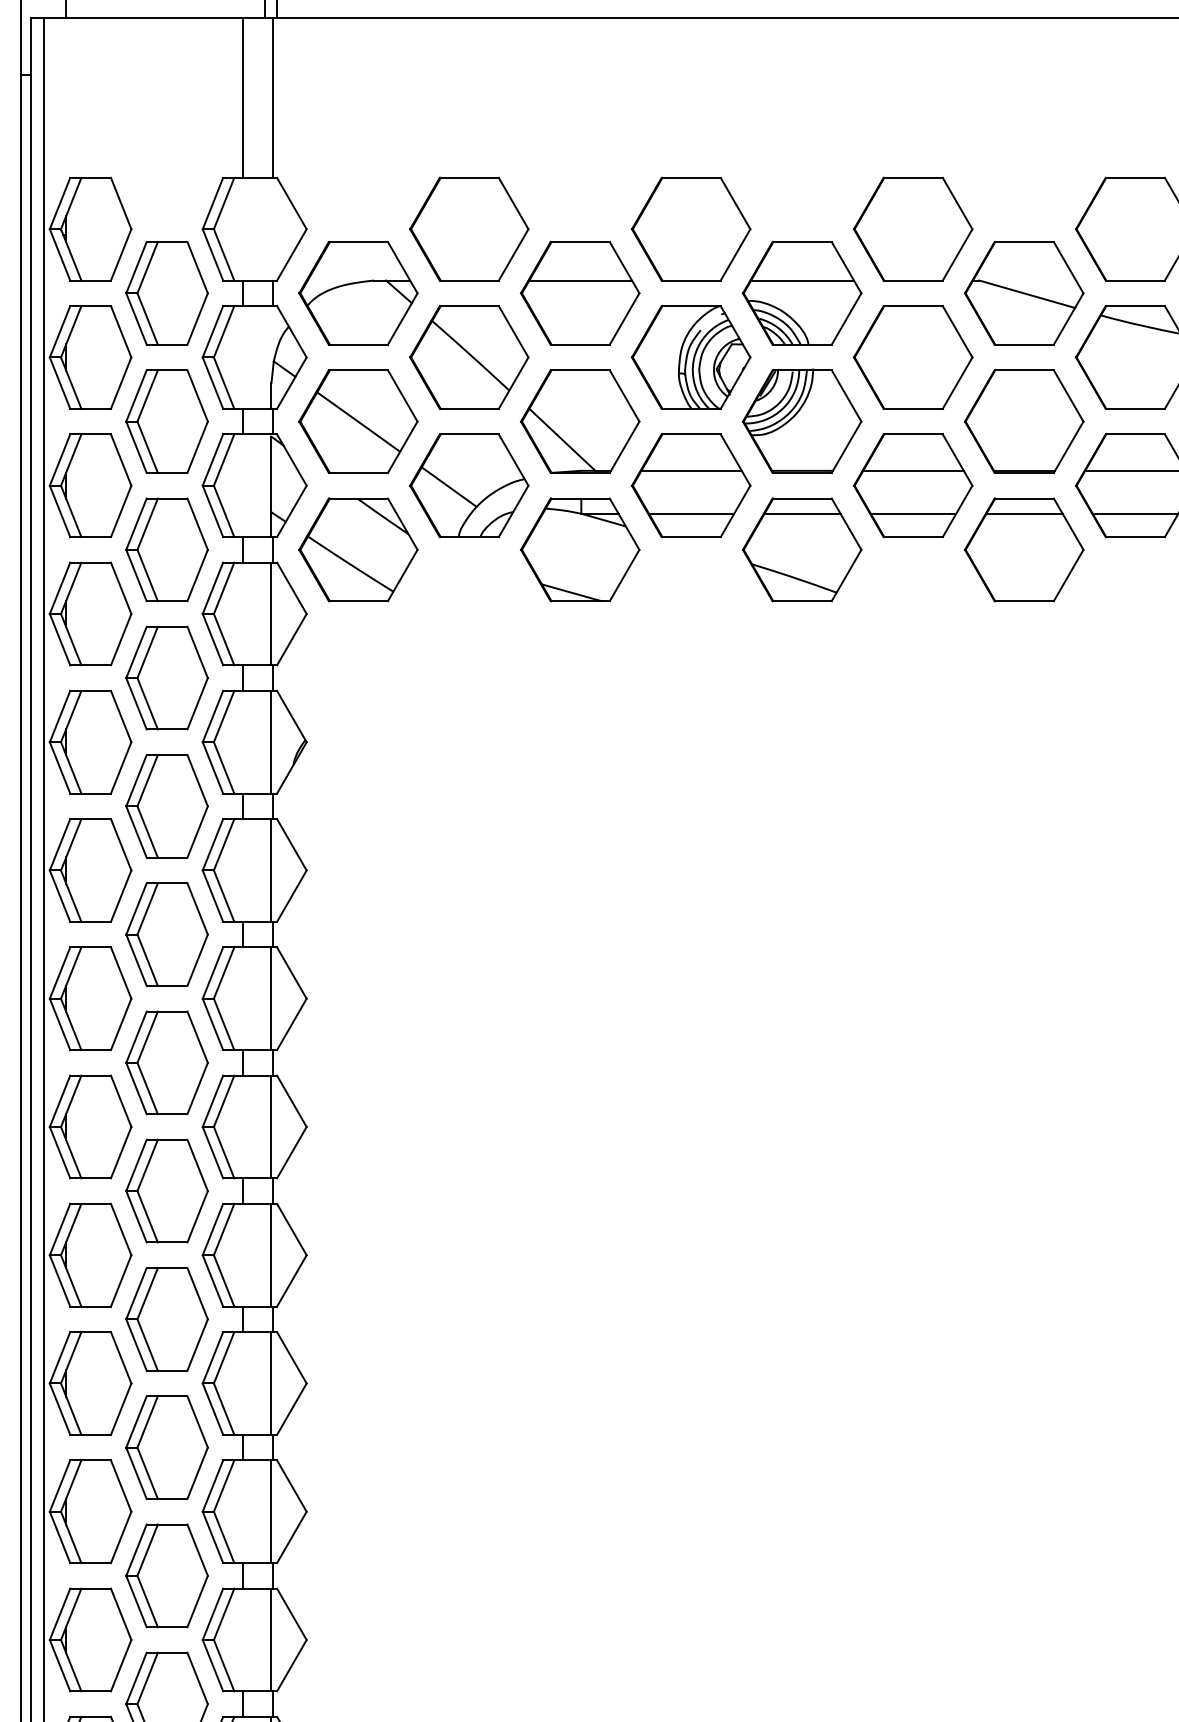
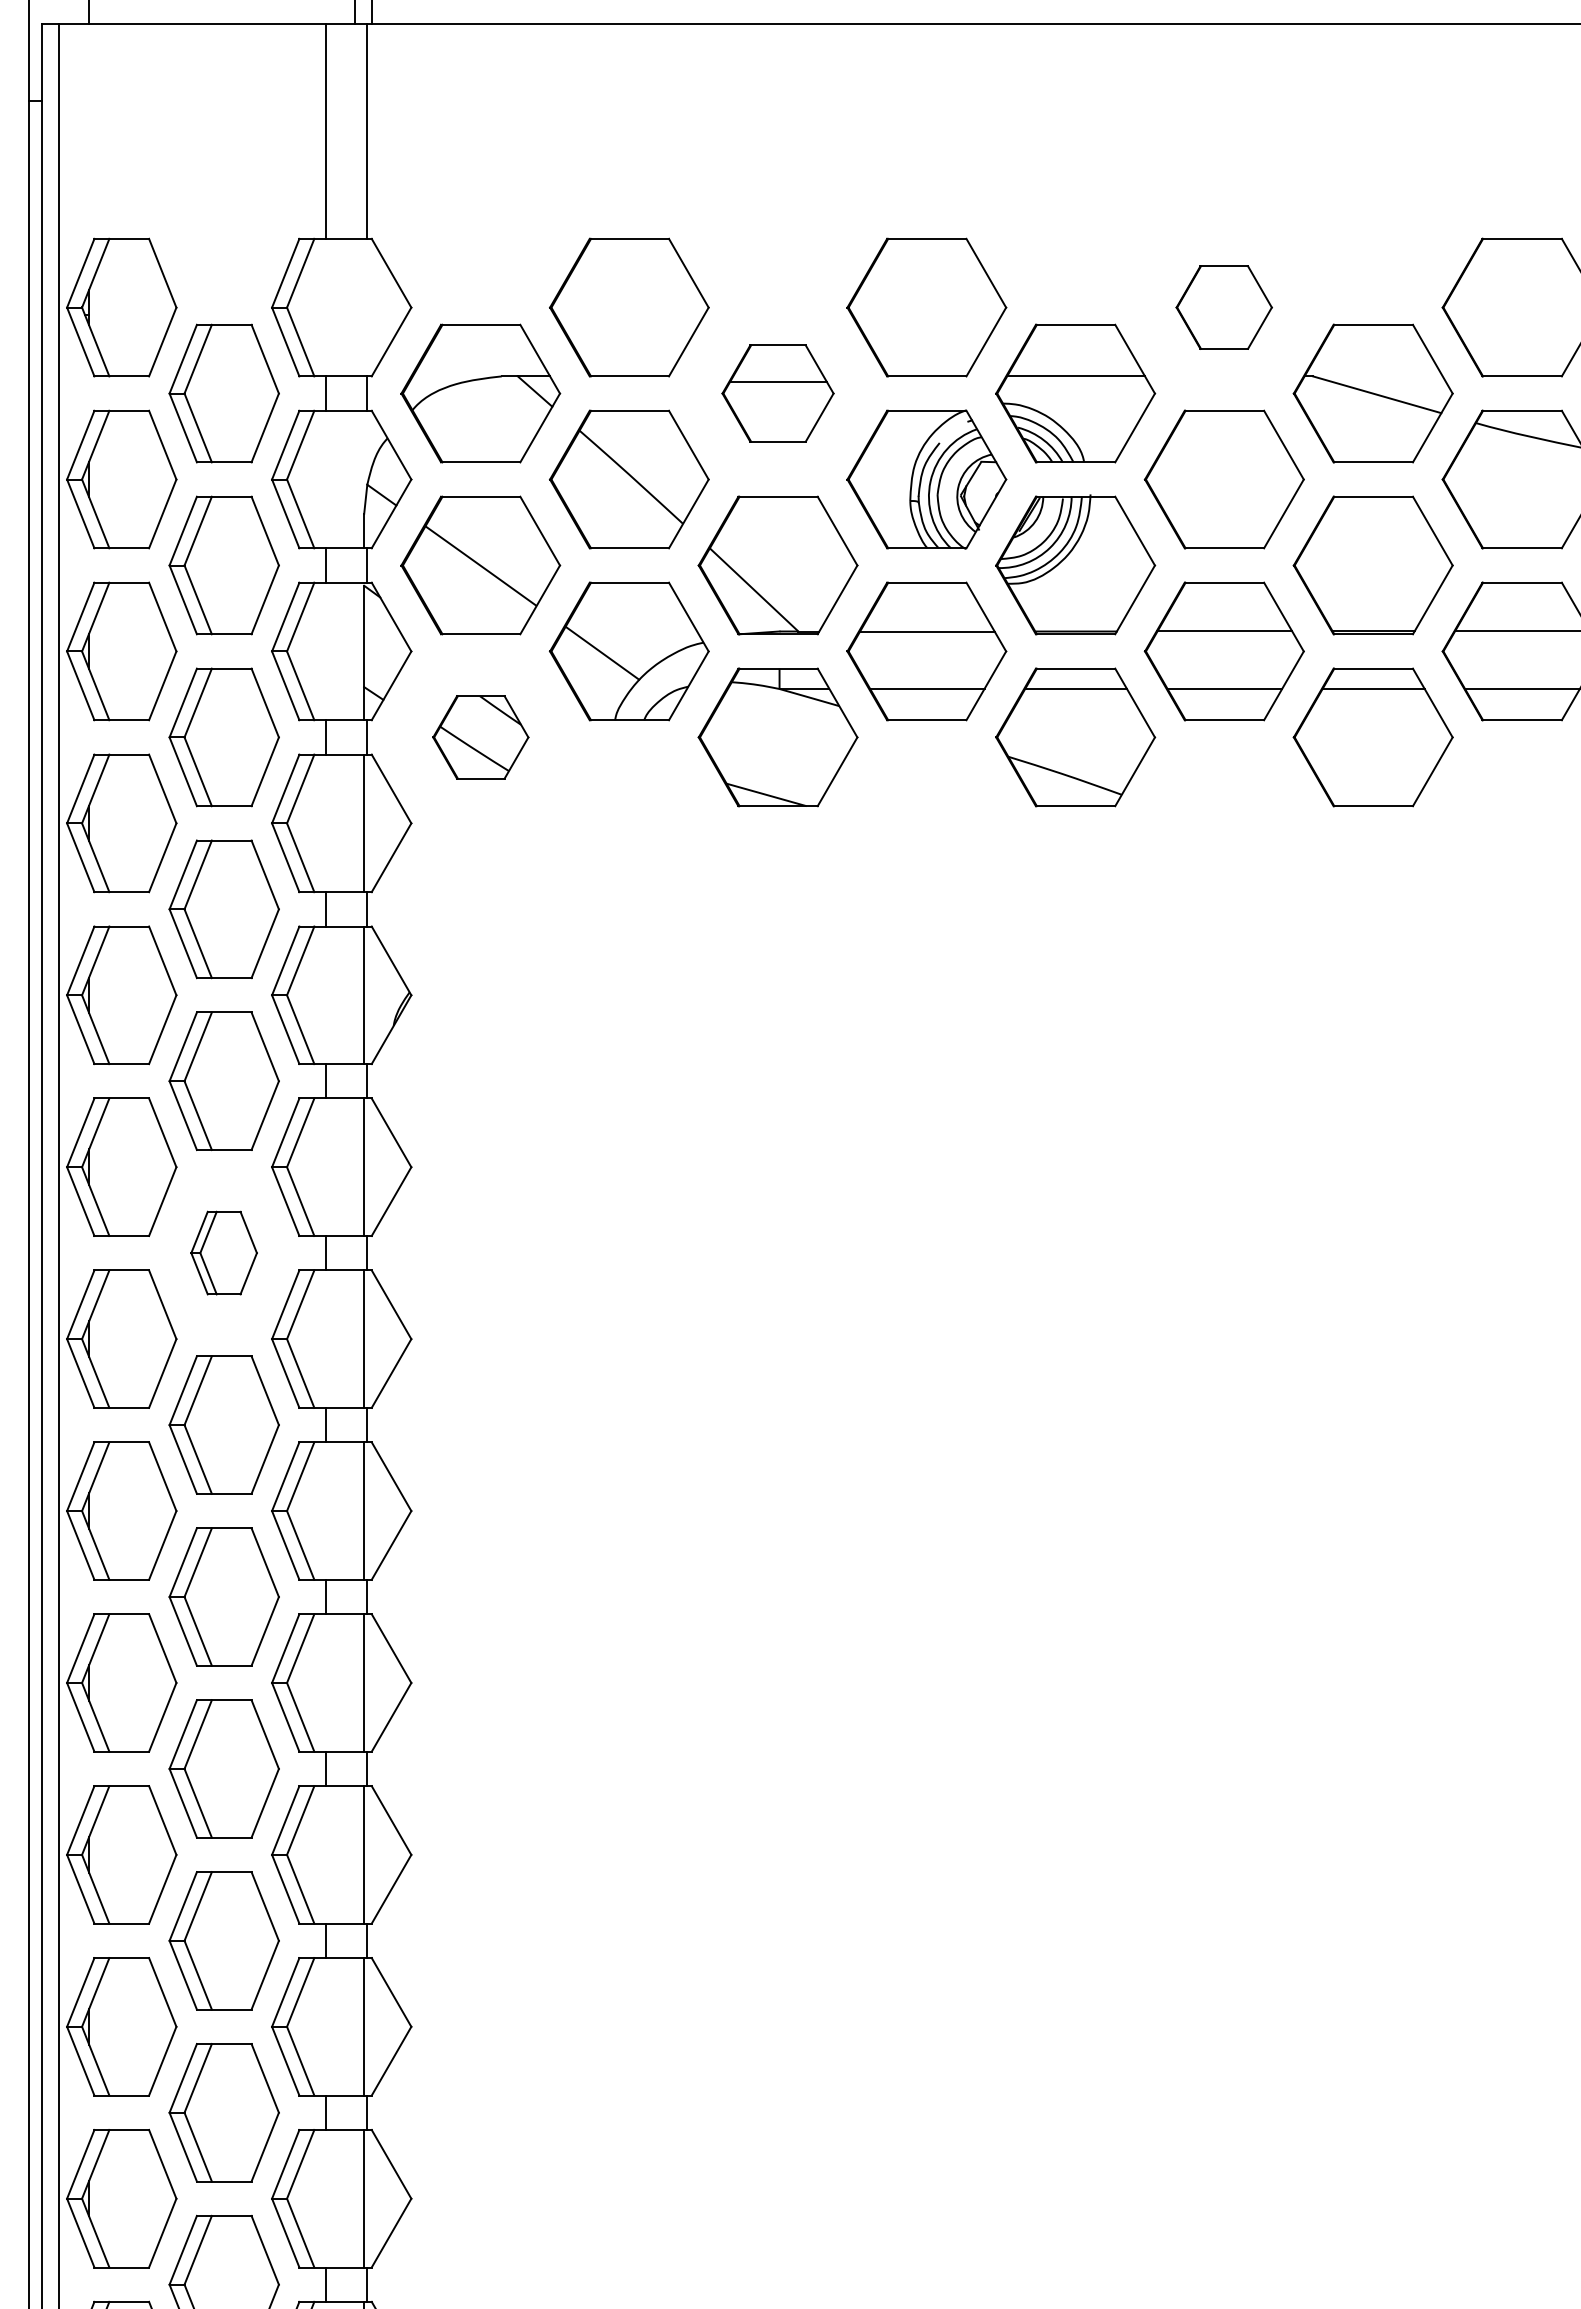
part: (912, 229) -> (1223, 307), size x0.6
part: (579, 293) -> (777, 393), size x0.7
part: (358, 549) -> (480, 737), size x0.6
part: (166, 934) -> (223, 1252), size x0.6

